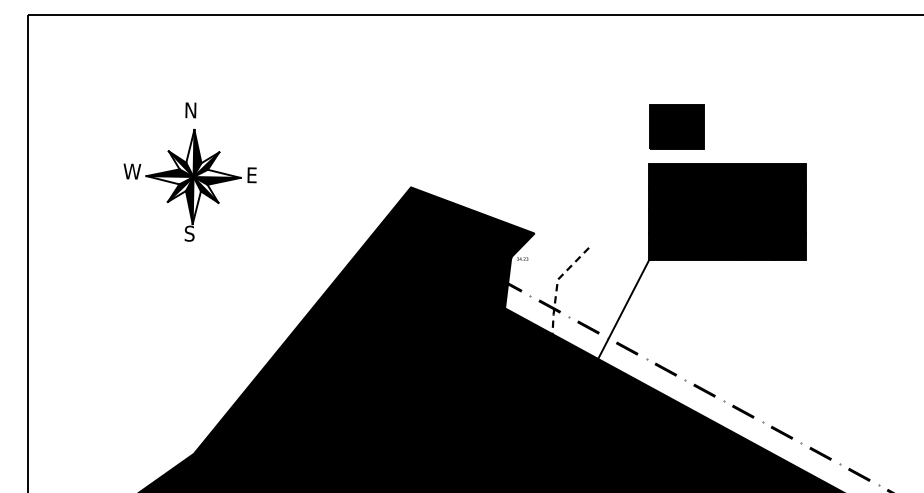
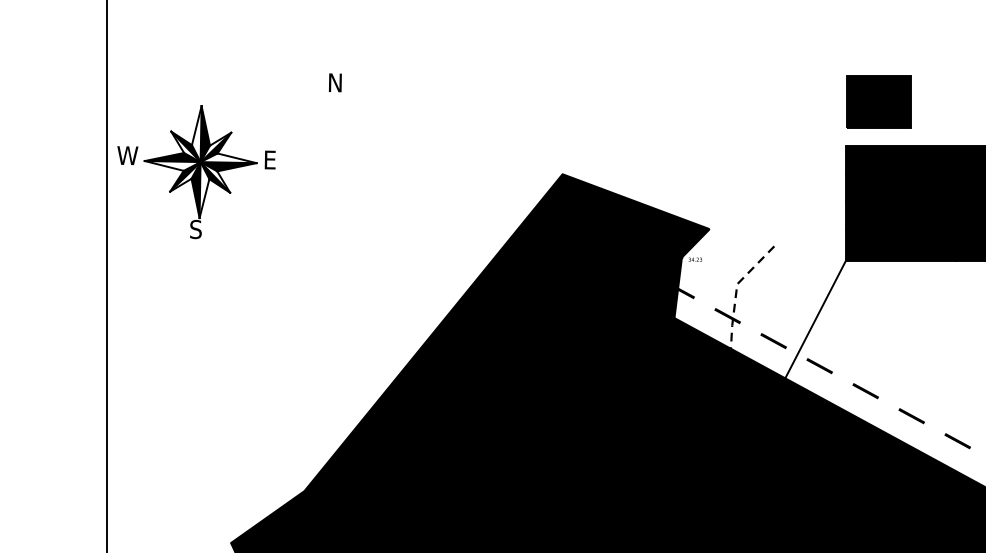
text: (190, 110) -> (334, 82), moved
part: (189, 185) -> (195, 172), moved

